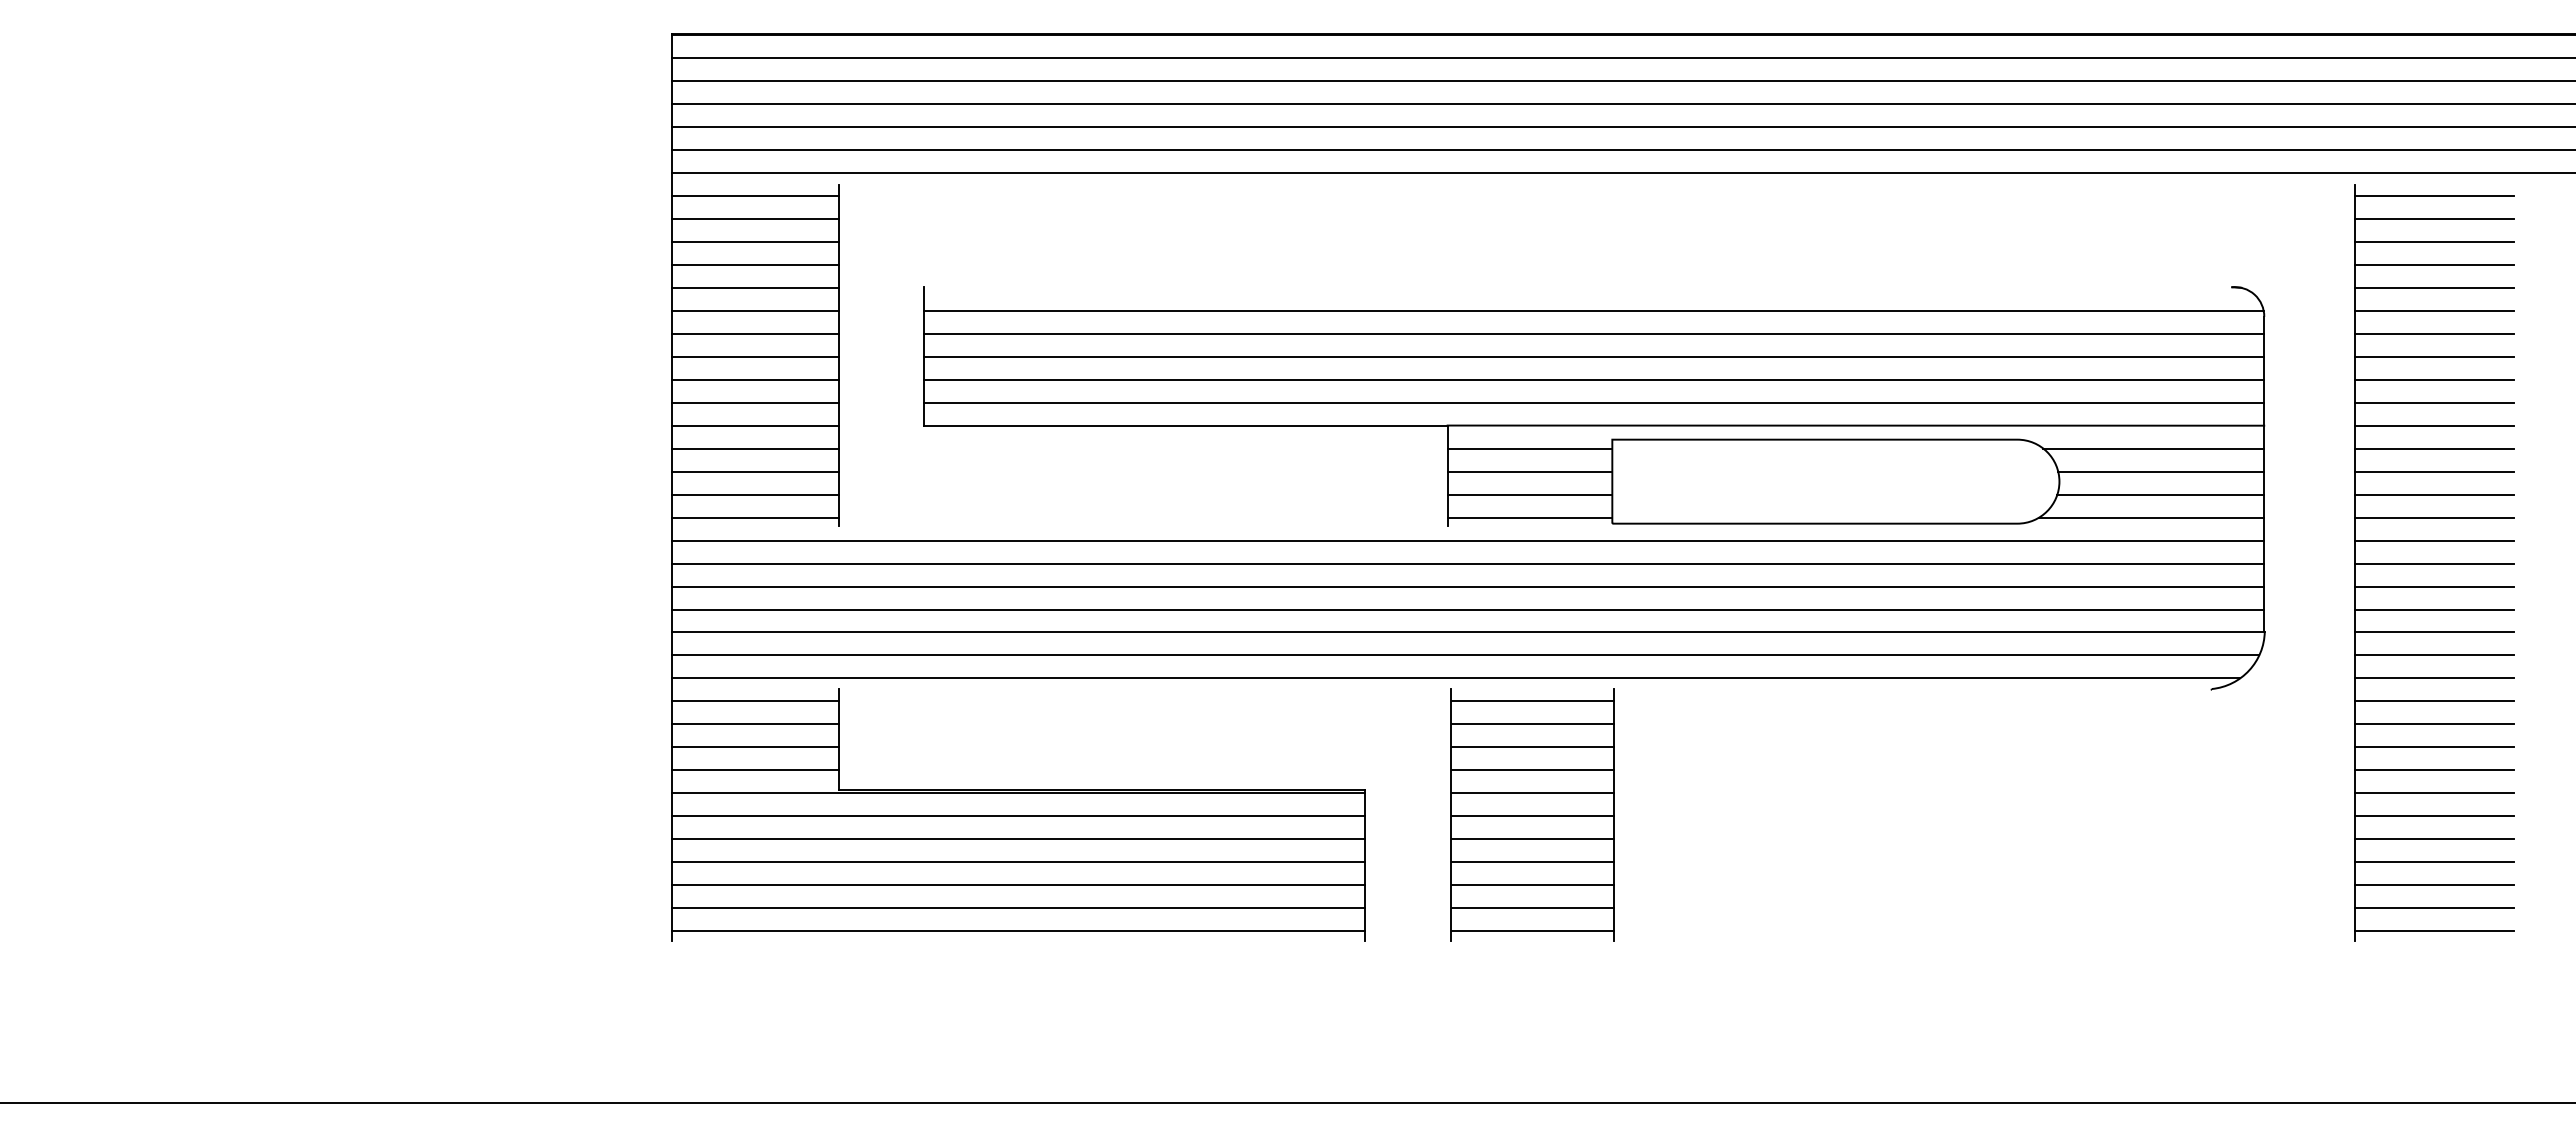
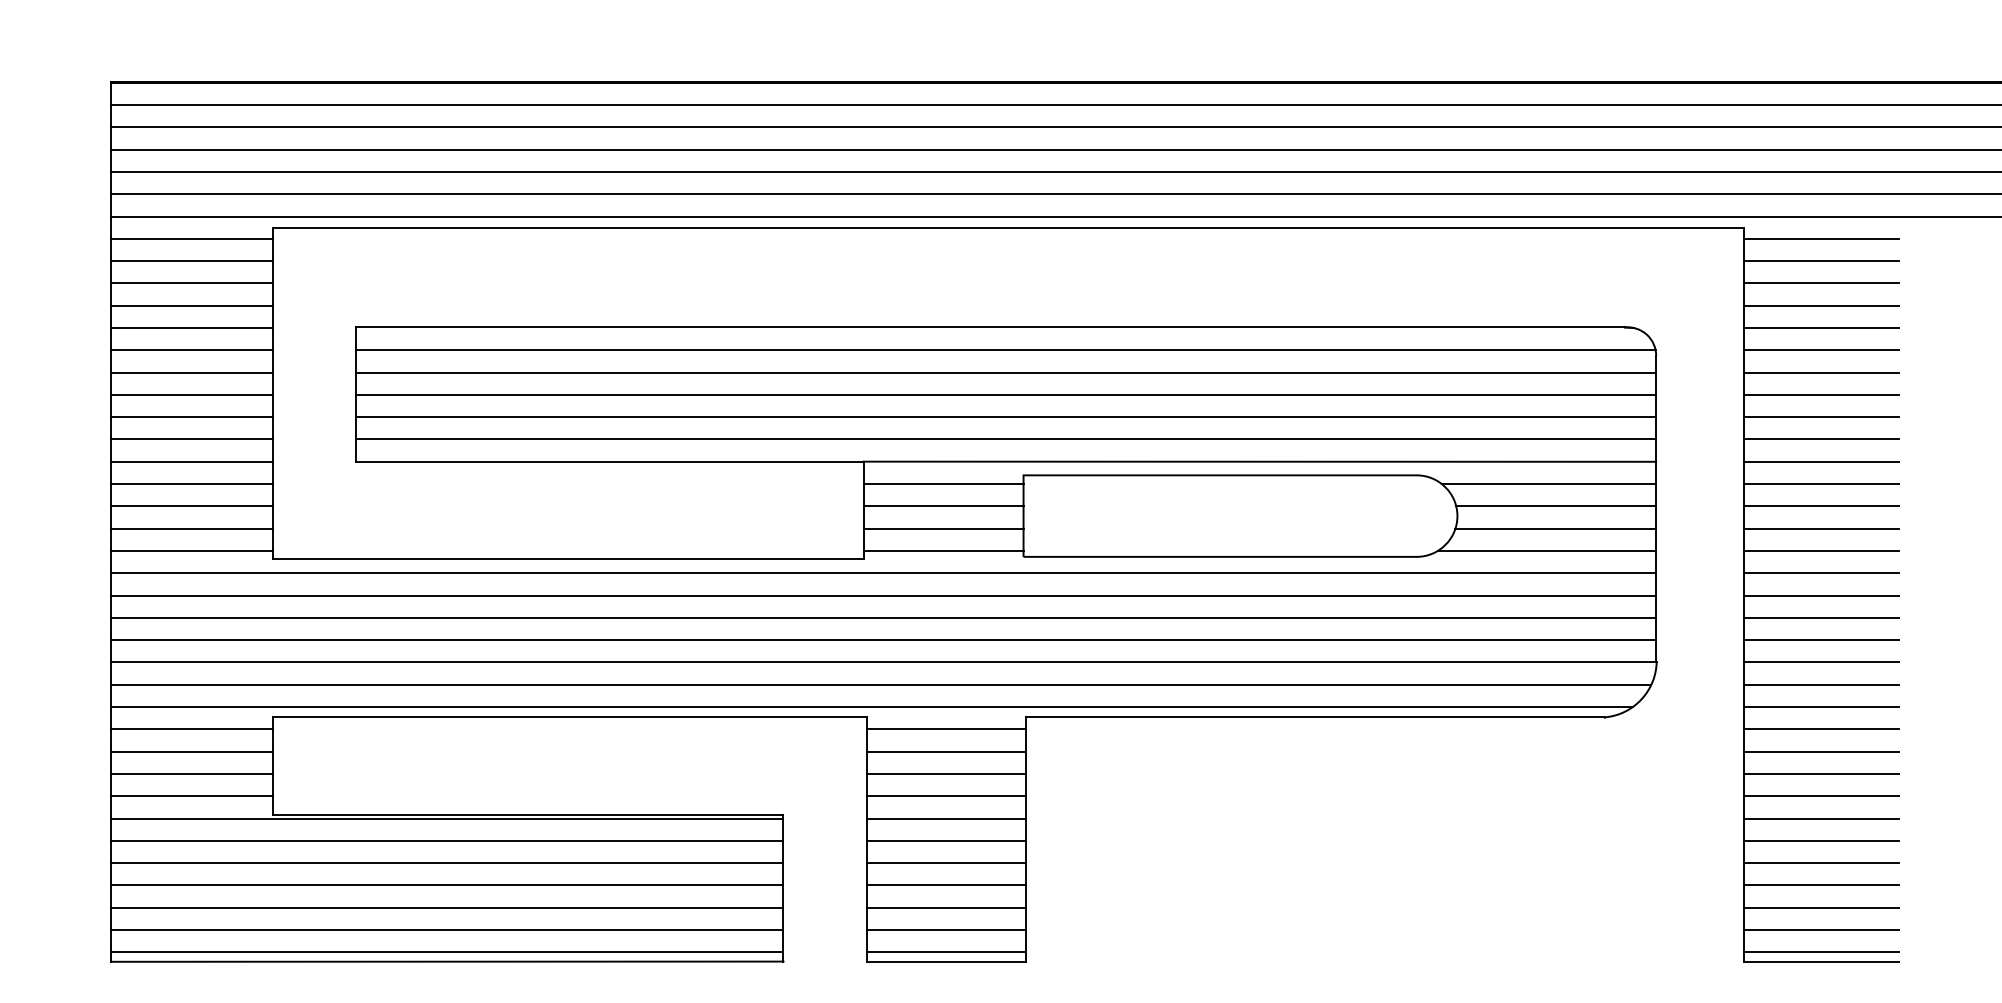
line: (1596, 185) -> (1008, 228), added
line: (1578, 287) -> (990, 327), added
line: (1142, 526) -> (567, 559), added
line: (1144, 689) -> (569, 717), added
line: (1912, 689) -> (1314, 717), added
line: (1017, 940) -> (446, 961), added
line: (1532, 940) -> (946, 961), added
line: (2434, 940) -> (1821, 961), added

